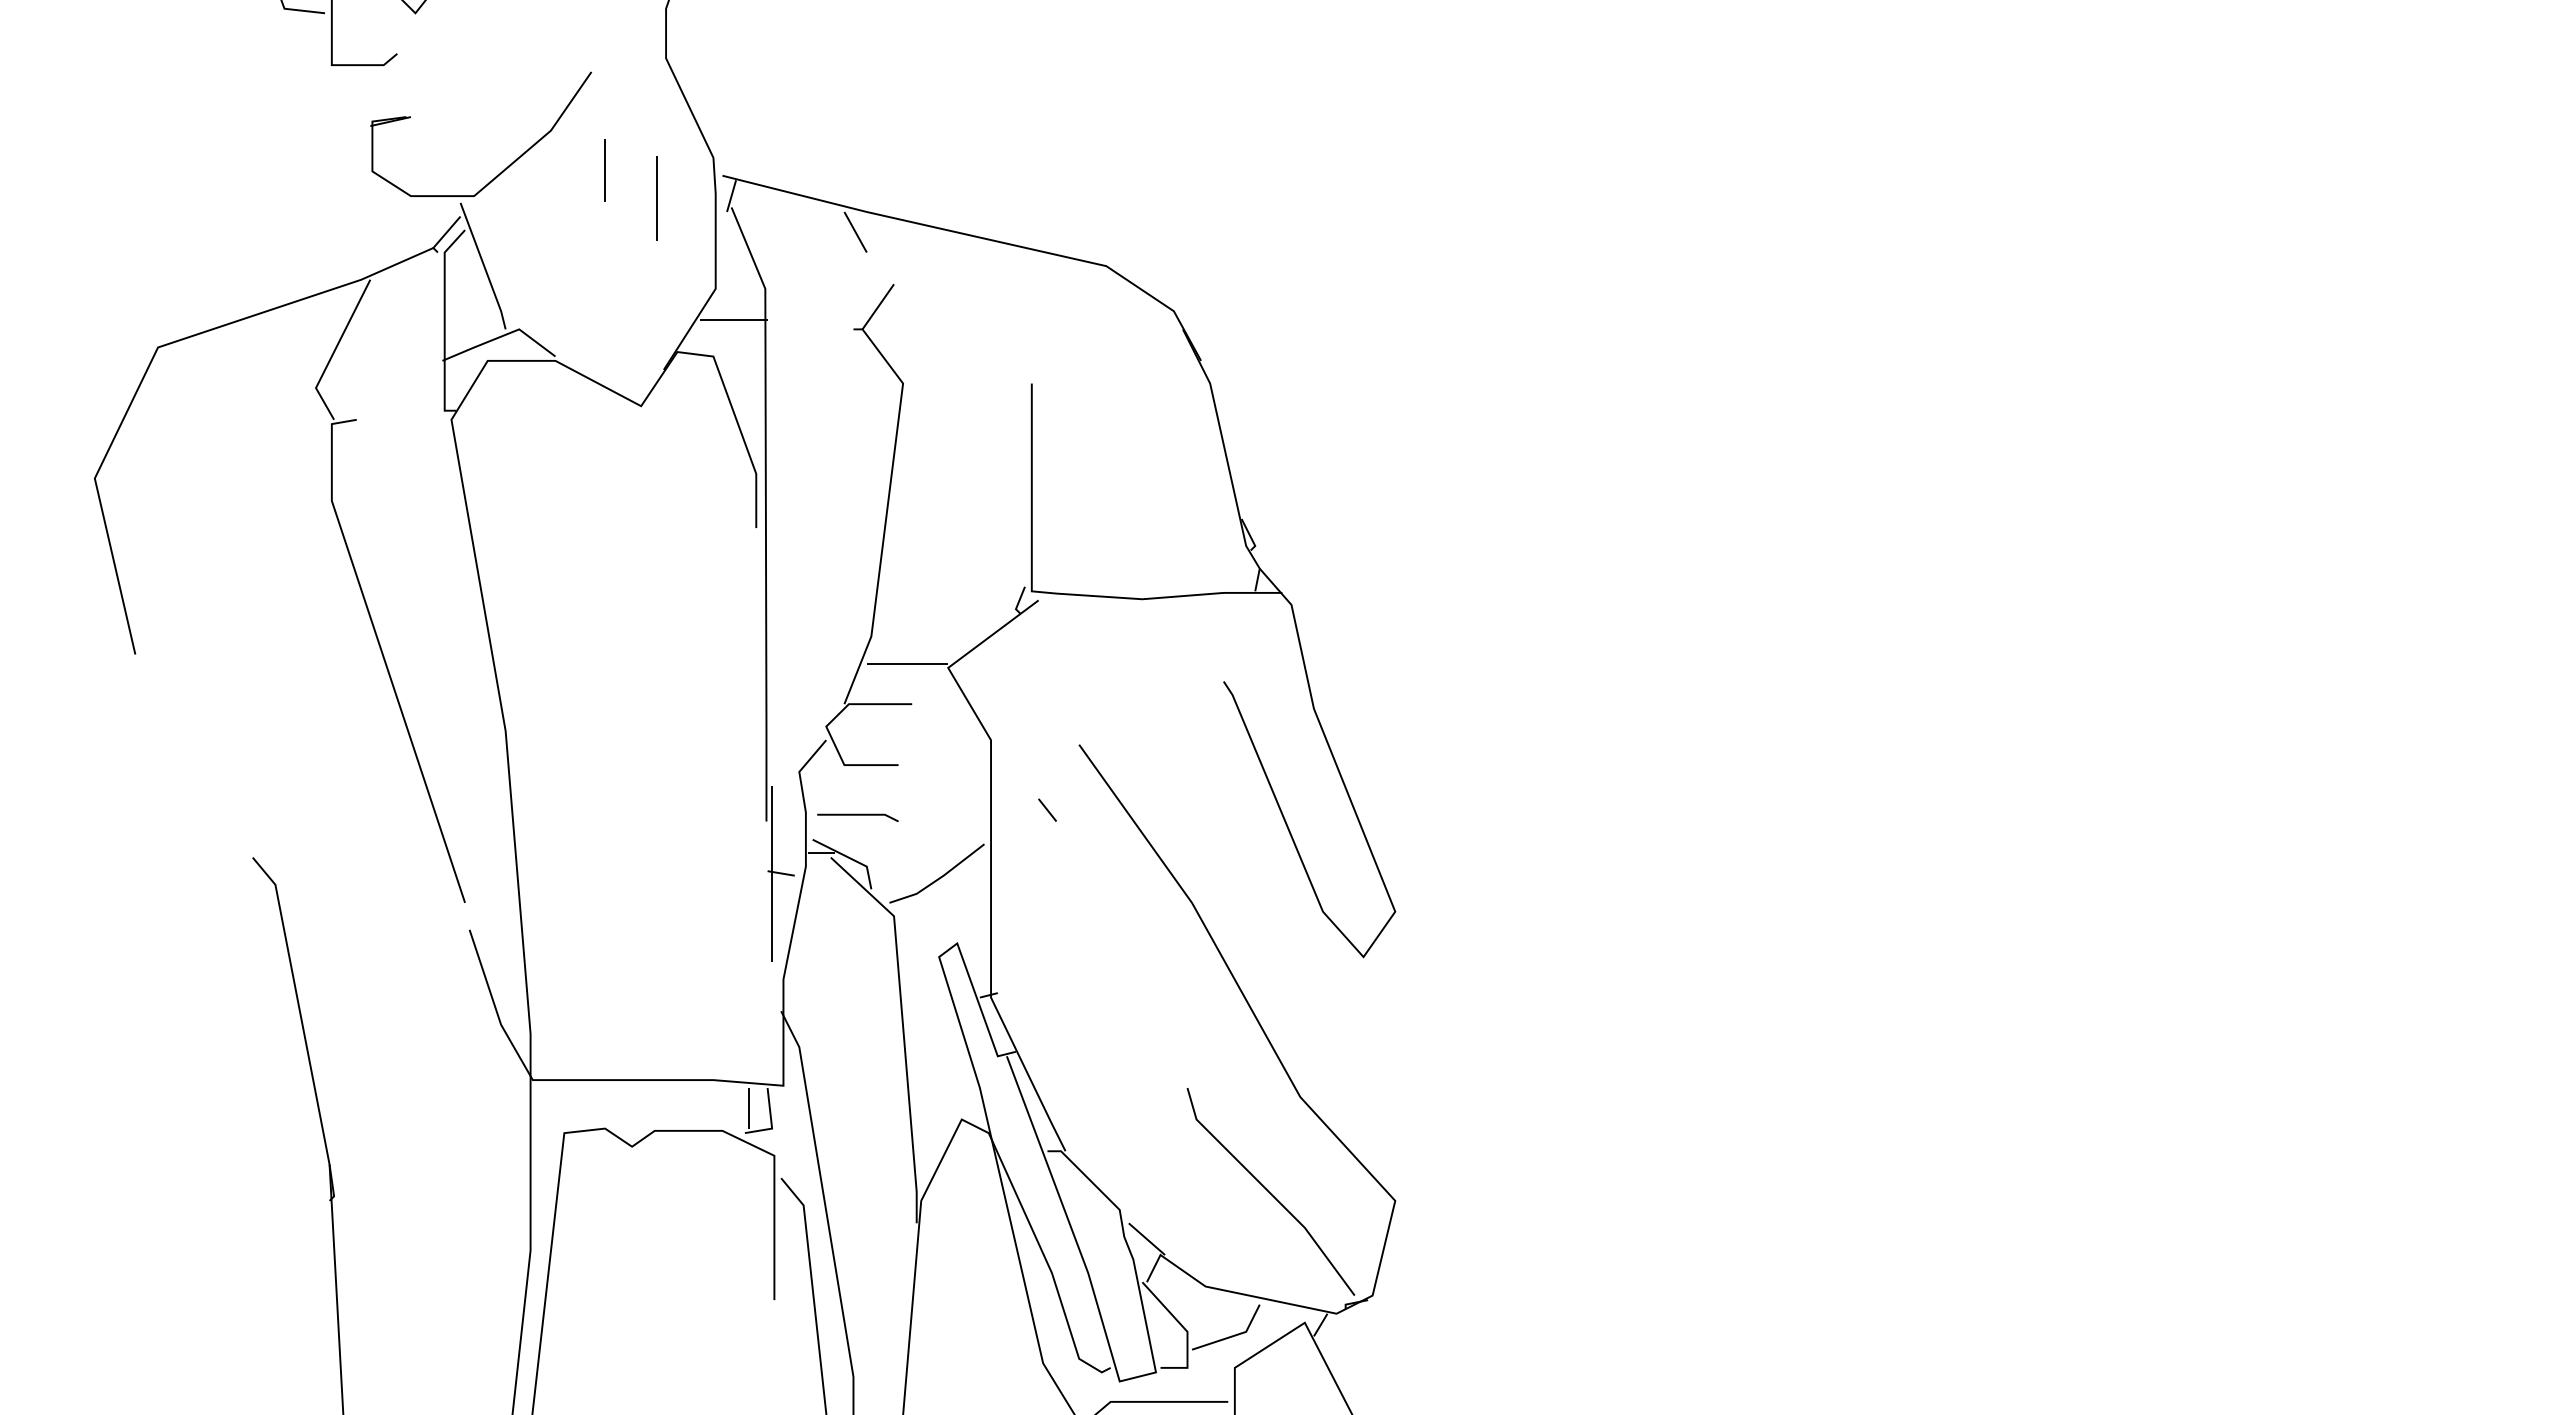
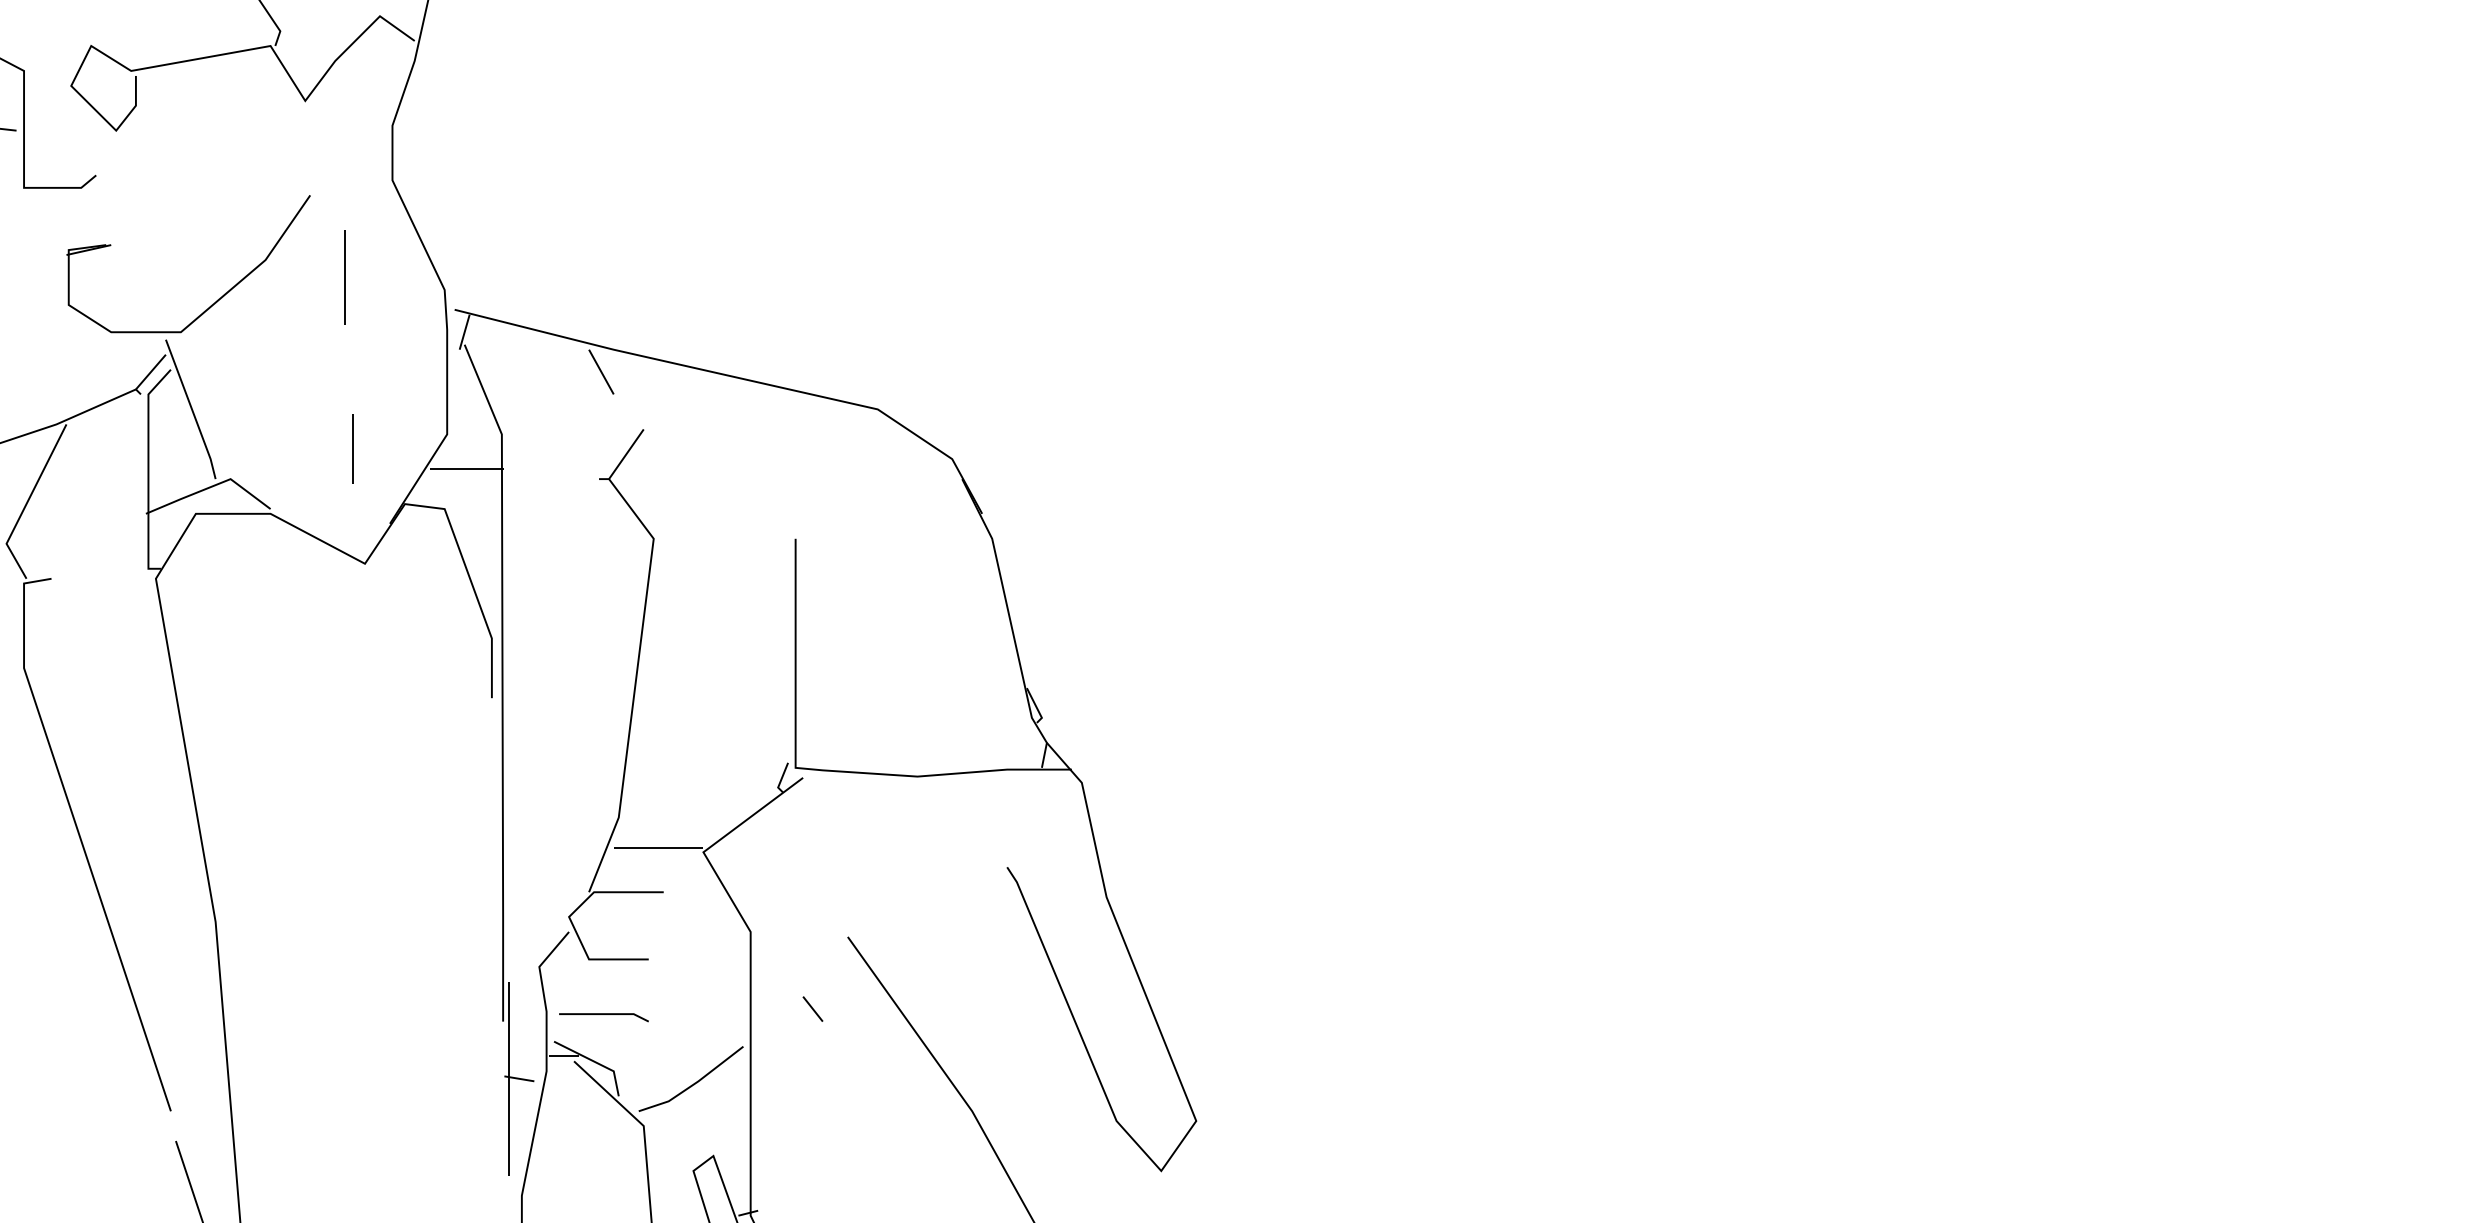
line: (604, 170) -> (352, 449), moved
line: (656, 198) -> (344, 277), moved

